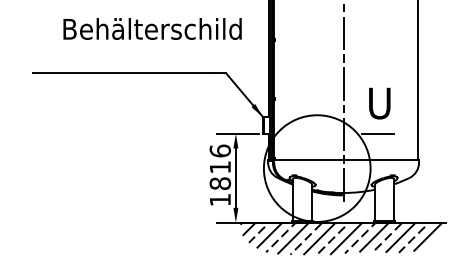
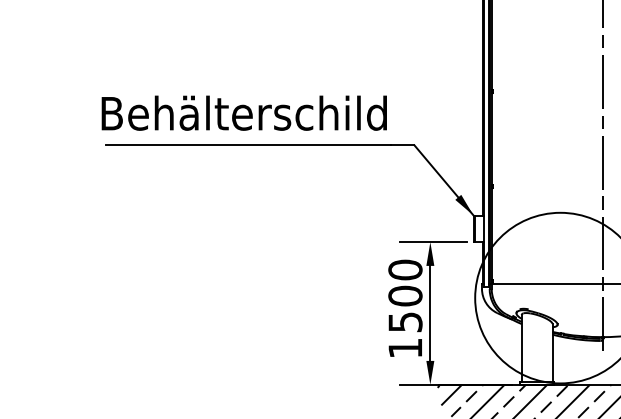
text: (152, 28) -> (244, 112), moved
text: (220, 166) -> (405, 294), 1816 -> 1500

